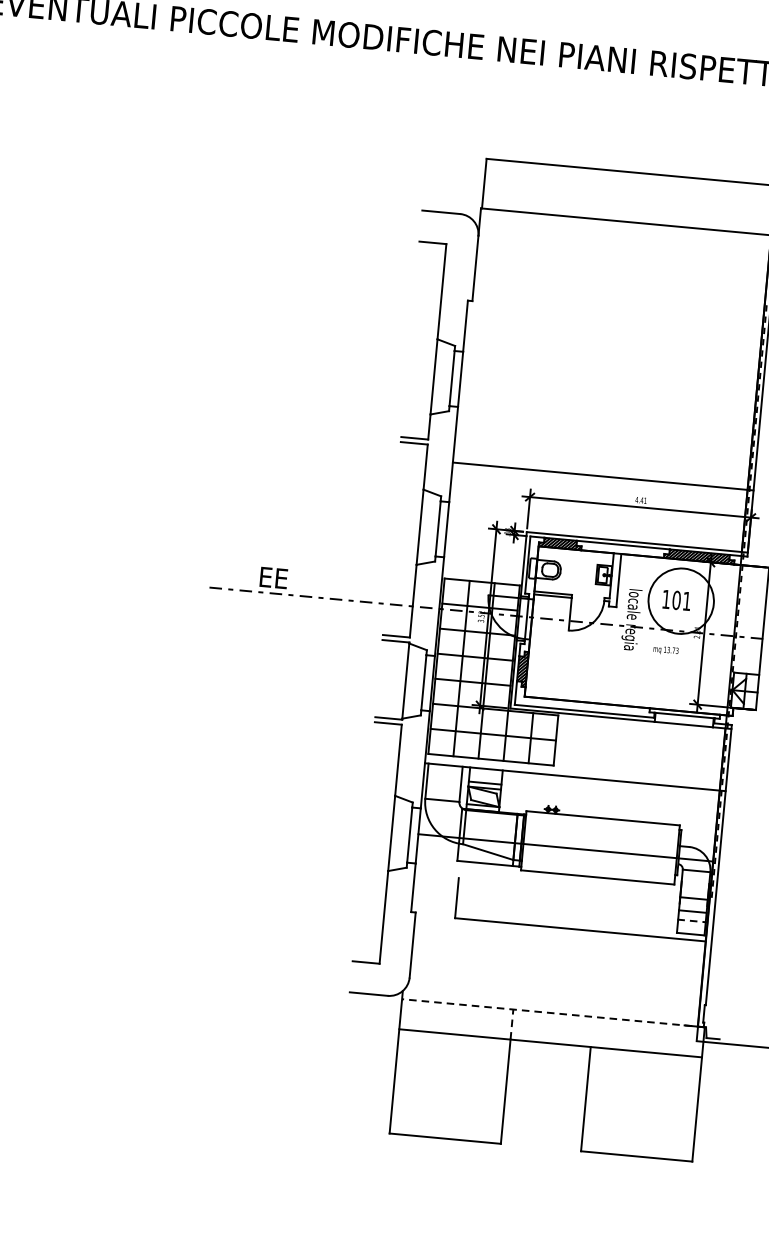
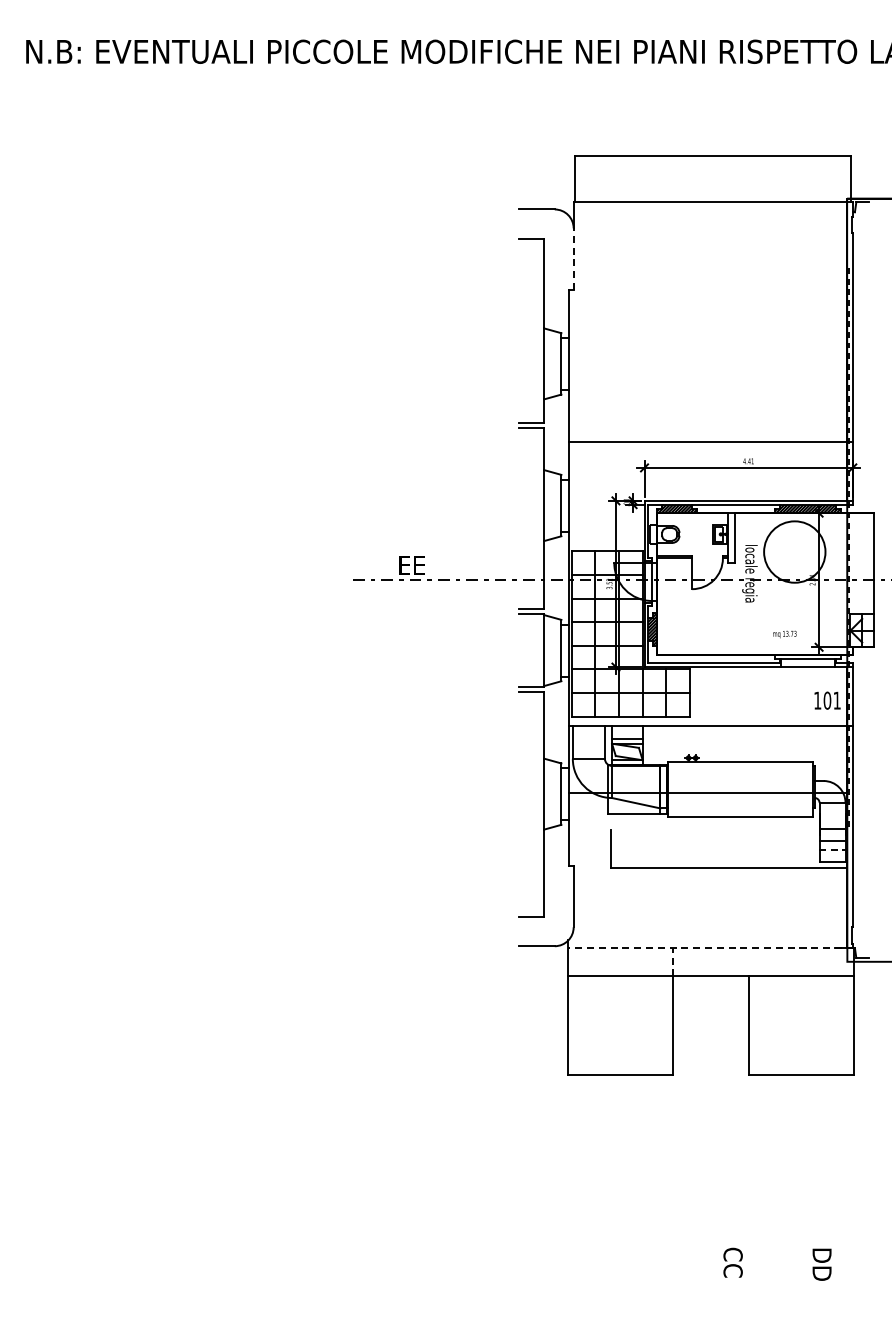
line: (475, 268) -> (573, 259), solid -> dashed
text: (676, 600) -> (827, 700), moved
text: (665, 650) -> (784, 634), moved

